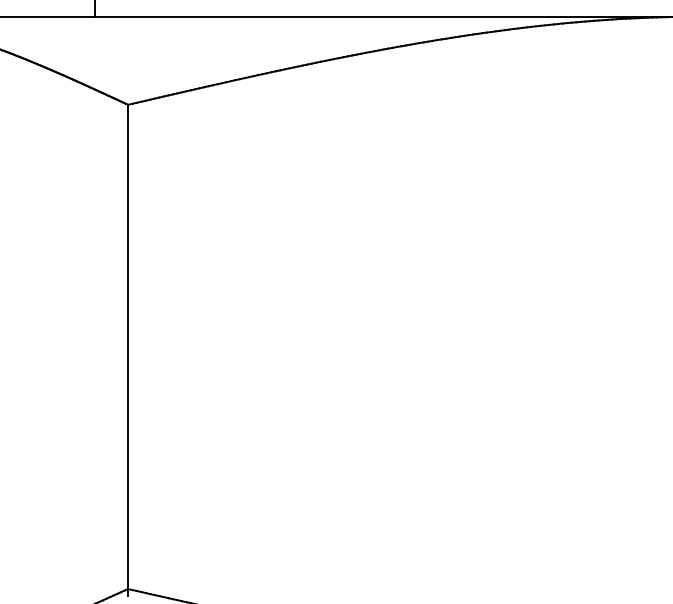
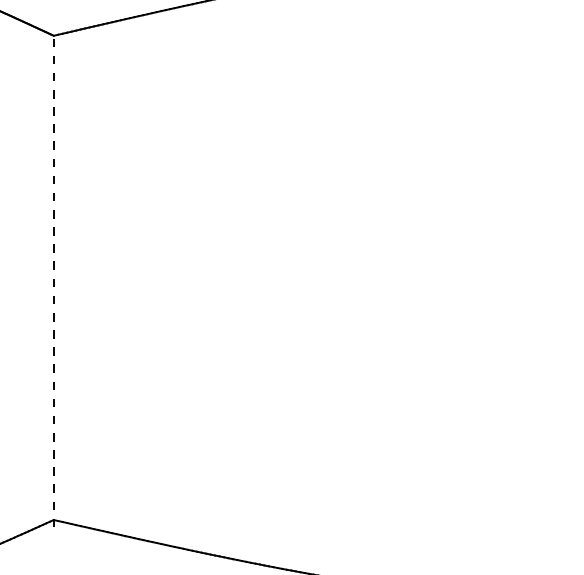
line: (128, 350) -> (54, 281), solid -> dashed

